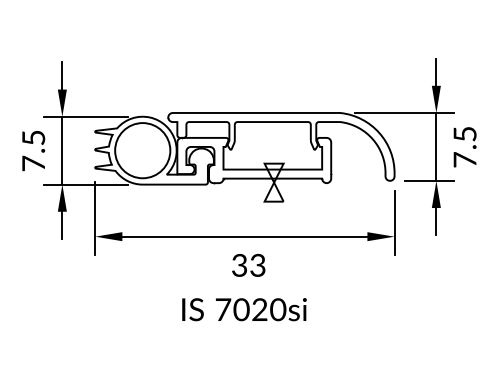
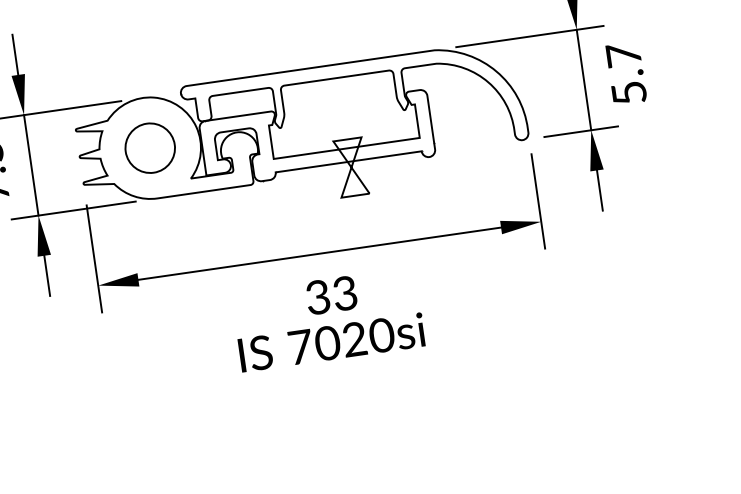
text: (464, 146) -> (625, 73), 7.5 -> 5.7
circle: (142, 150) -> (149, 148), size x0.6
text: (244, 309) -> (331, 342), moved

